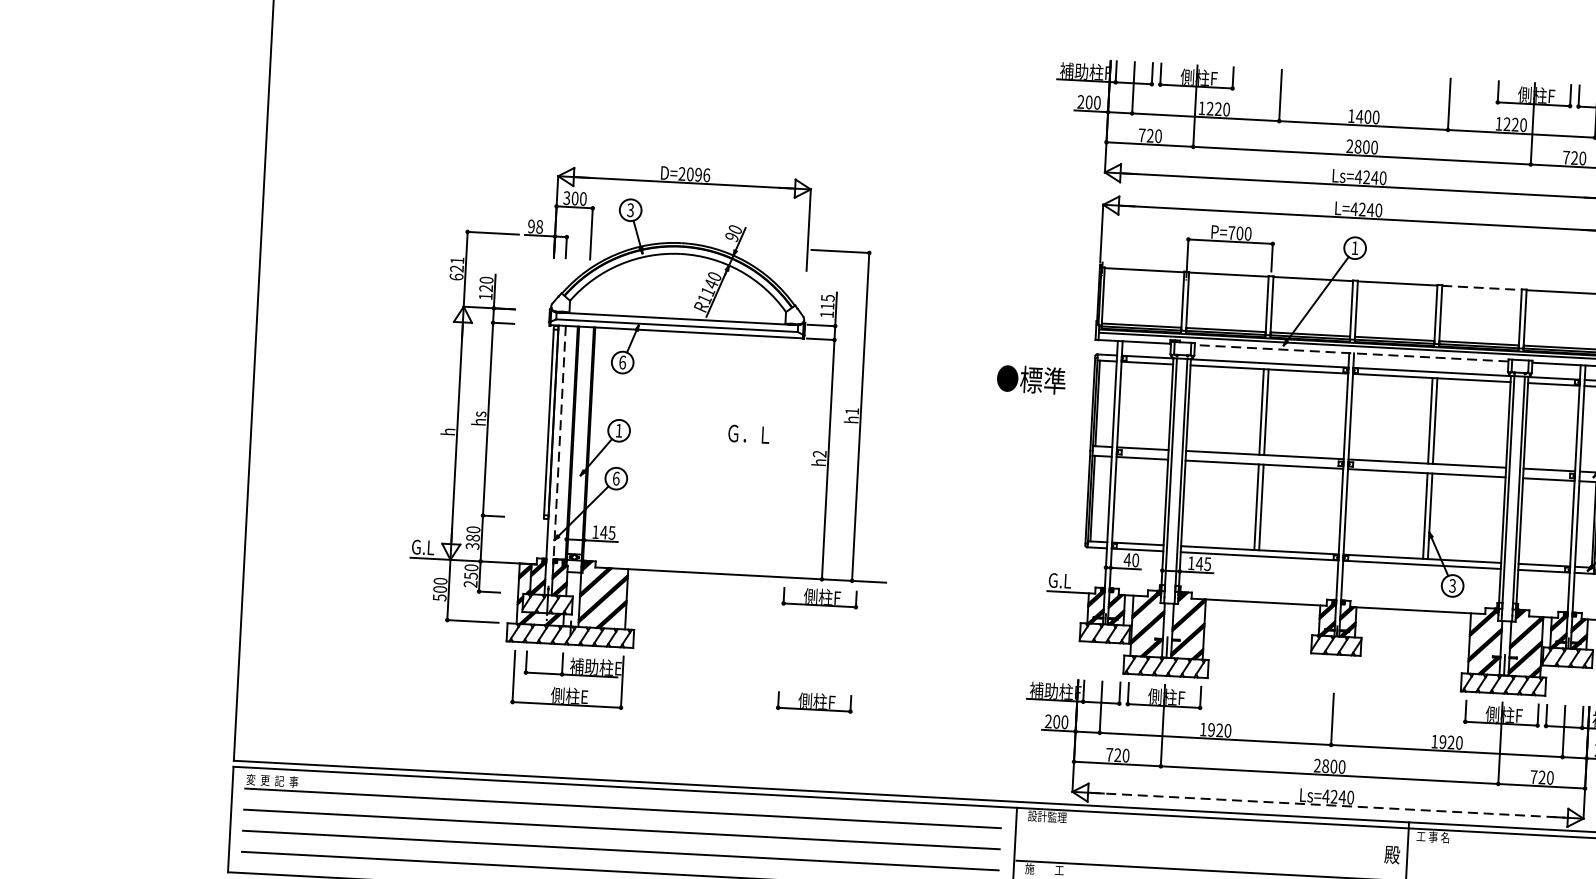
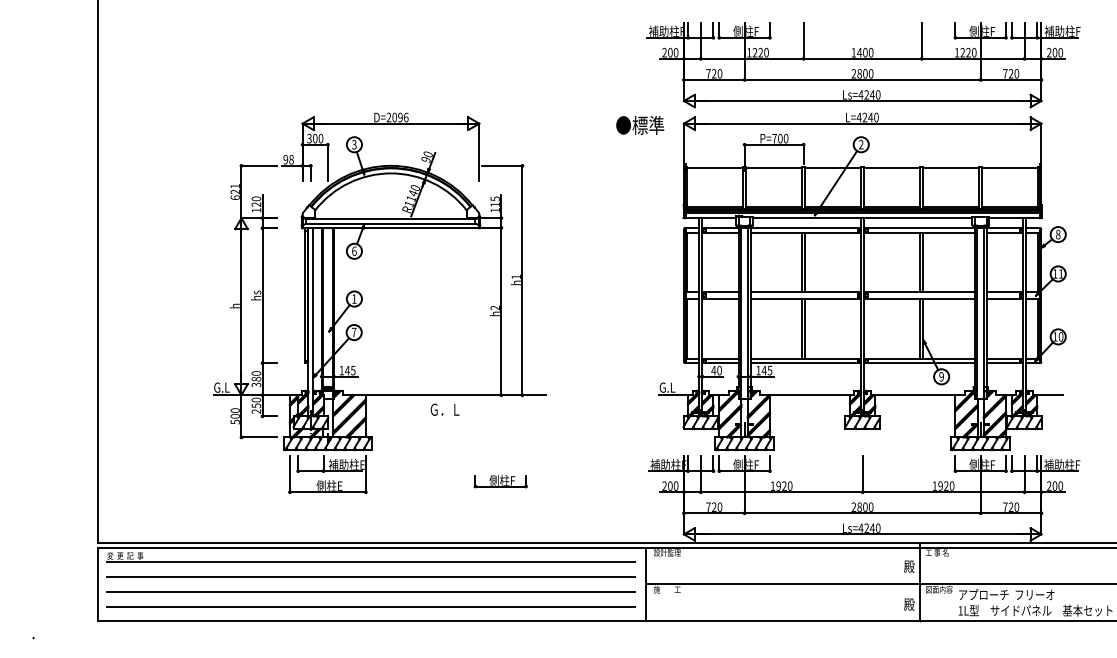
text: (1355, 247) -> (861, 144), 1 -> 2
line: (1482, 287) -> (951, 167), dashed -> solid
line: (1351, 353) -> (862, 218), dashed -> solid
text: (1031, 379) -> (640, 125), moved
text: (748, 433) -> (444, 409), moved
line: (559, 445) -> (313, 311), dashed -> solid
text: (615, 478) -> (353, 332), 6 -> 7
text: (1452, 585) -> (941, 376), 3 -> 9
part: (819, 598) -> (500, 408), removed
line: (1329, 805) -> (863, 534), dashed -> solid

